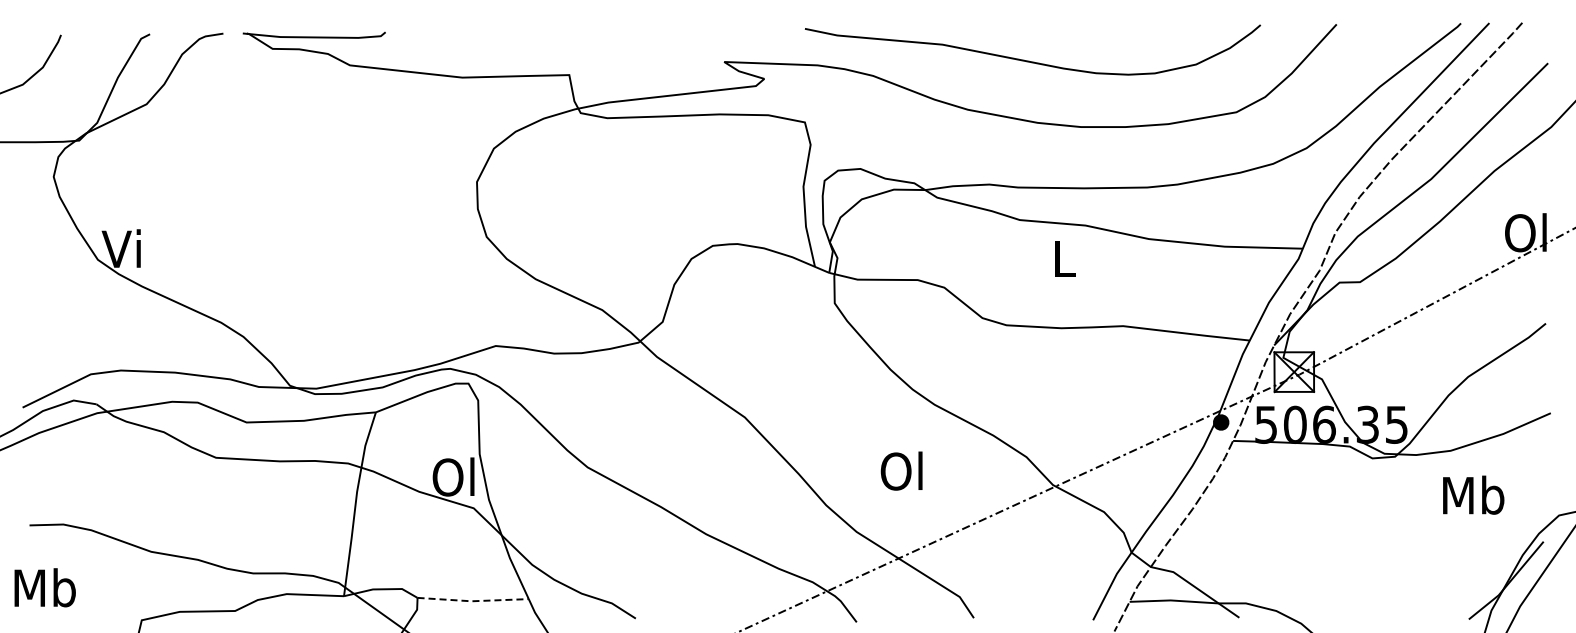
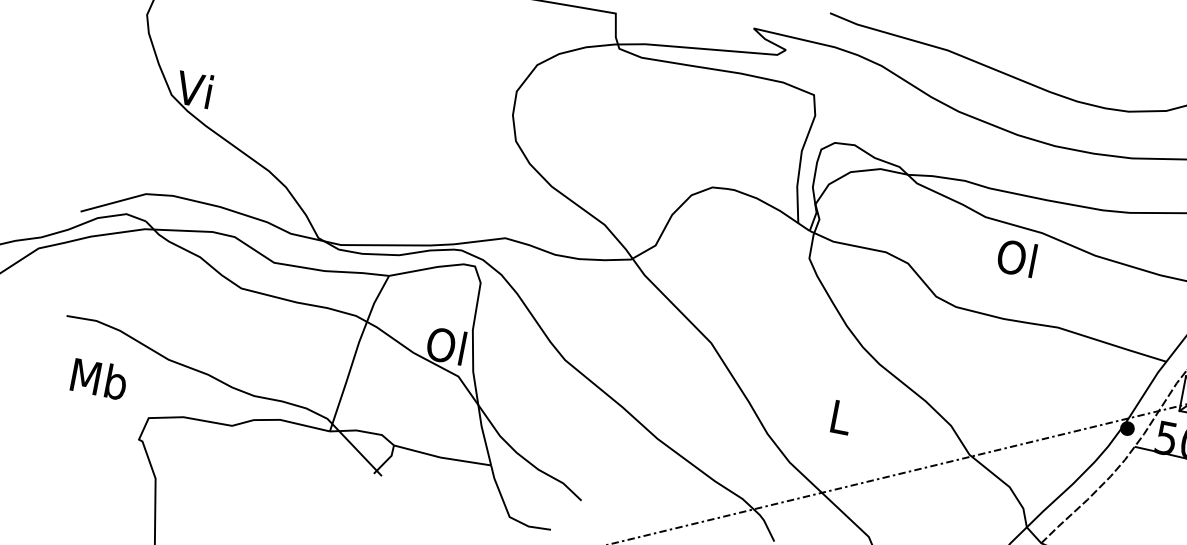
text: (1062, 258) -> (1016, 258), L -> Ol
text: (901, 470) -> (839, 416), Ol -> L
text: (44, 587) -> (98, 378), moved
line: (473, 601) -> (442, 458), dashed -> solid

